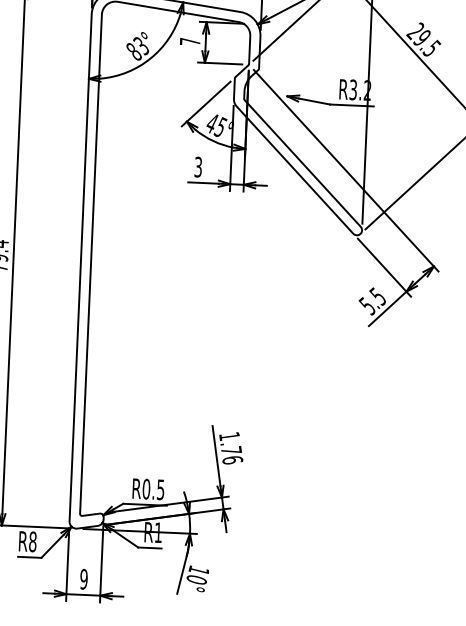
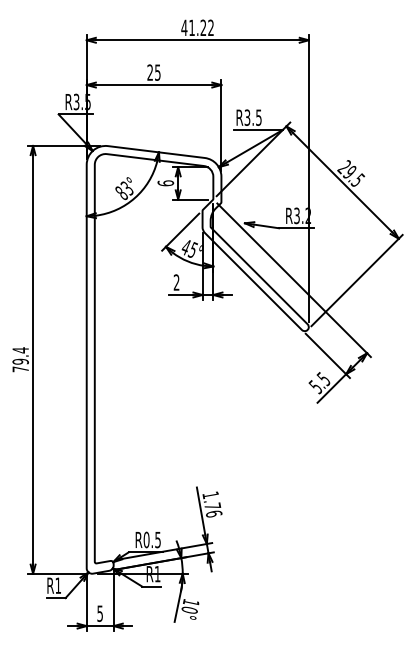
text: (189, 41) -> (165, 183), 7 -> 6
text: (198, 167) -> (176, 282), 3 -> 2
text: (33, 541) -> (58, 585), R8 -> R1
text: (84, 579) -> (100, 613), 9 -> 5

